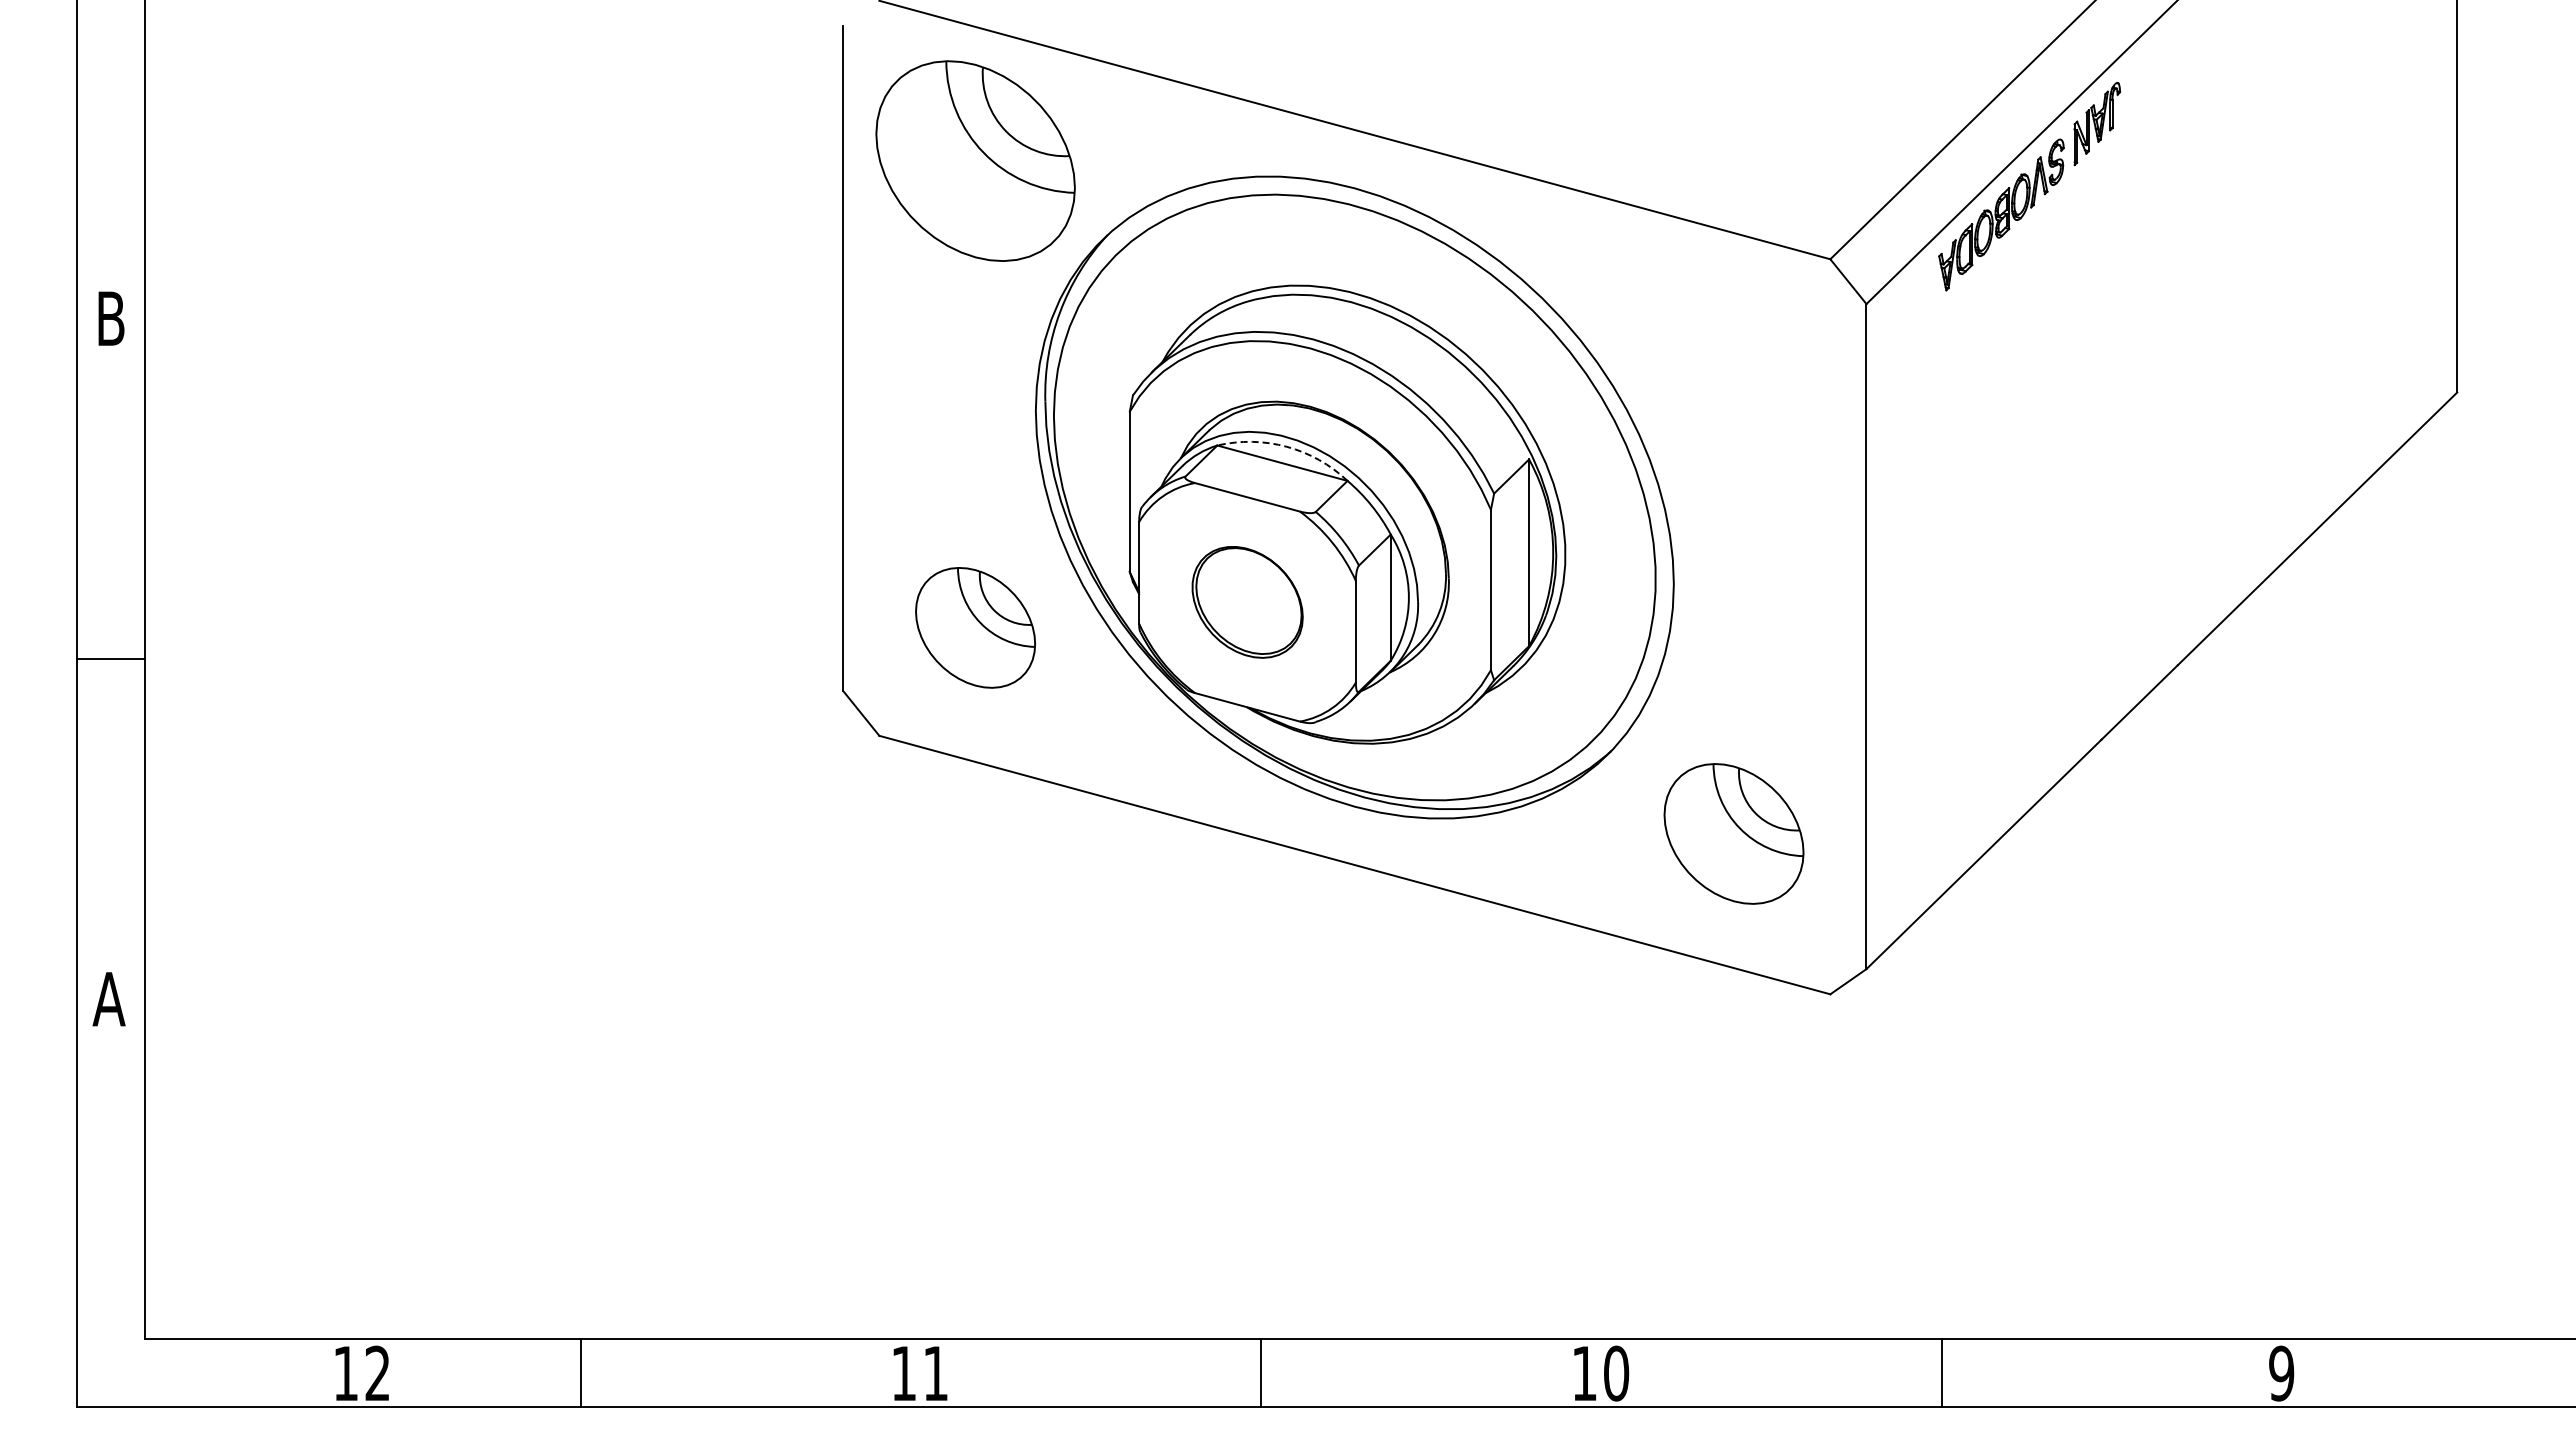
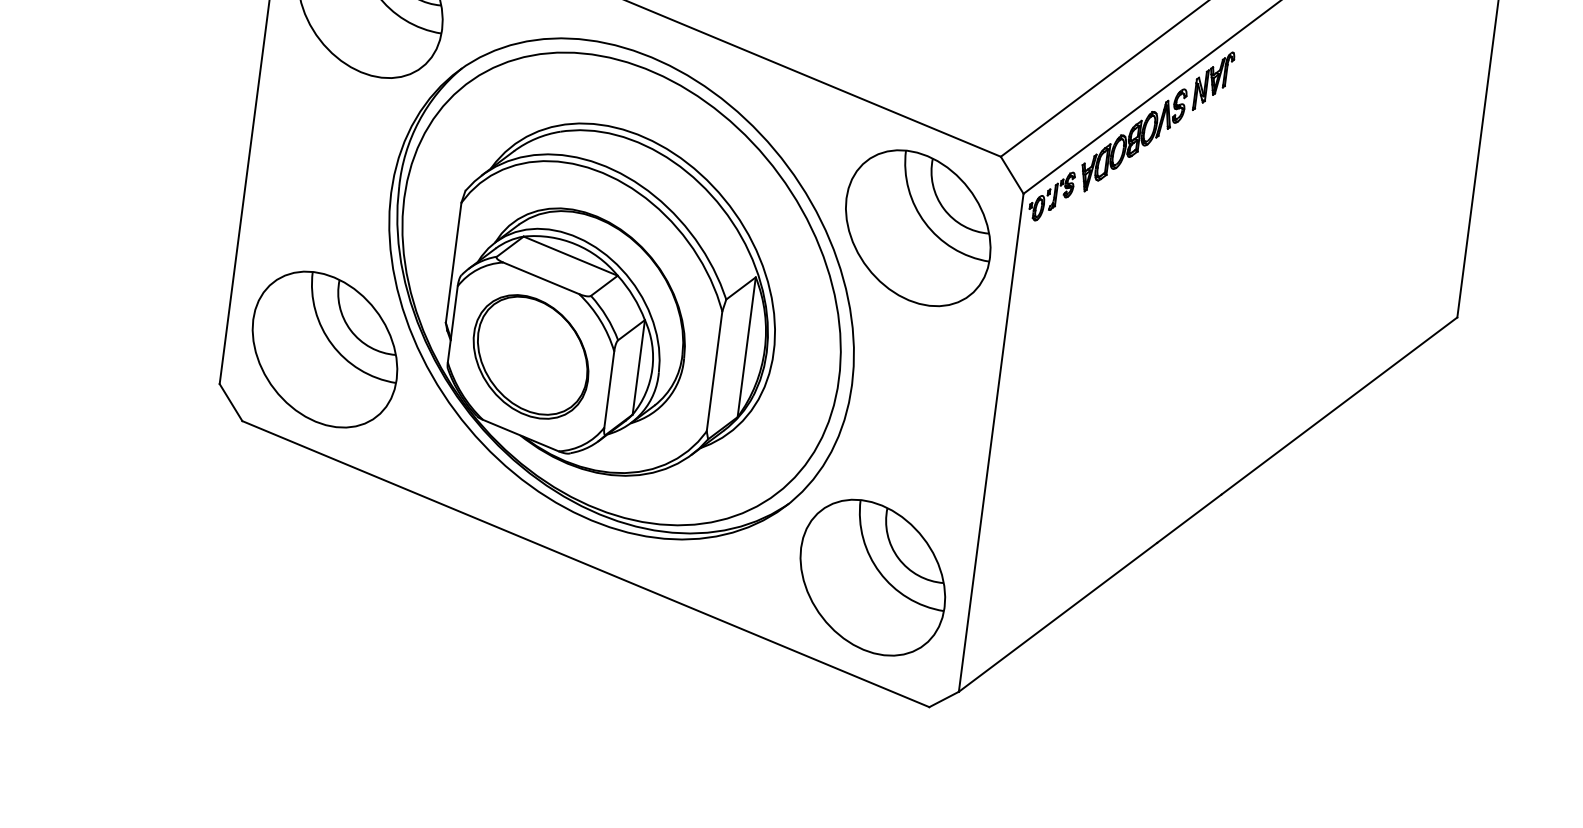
part: (1903, 302) -> (1051, 196), added
part: (1733, 367) -> (917, 228), added
arc: (1286, 446) -> (575, 244), dashed -> solid
part: (1247, 602) -> (531, 357), size x1.43
part: (975, 627) -> (324, 349), size x1.67
part: (1733, 833) -> (872, 577), size x1.43

